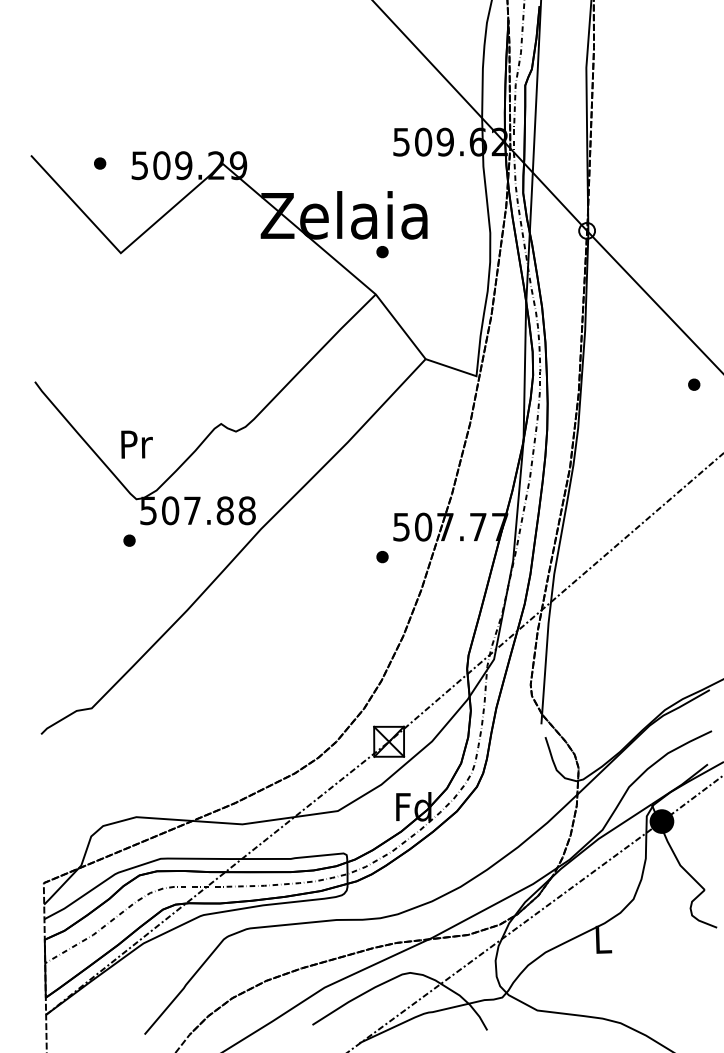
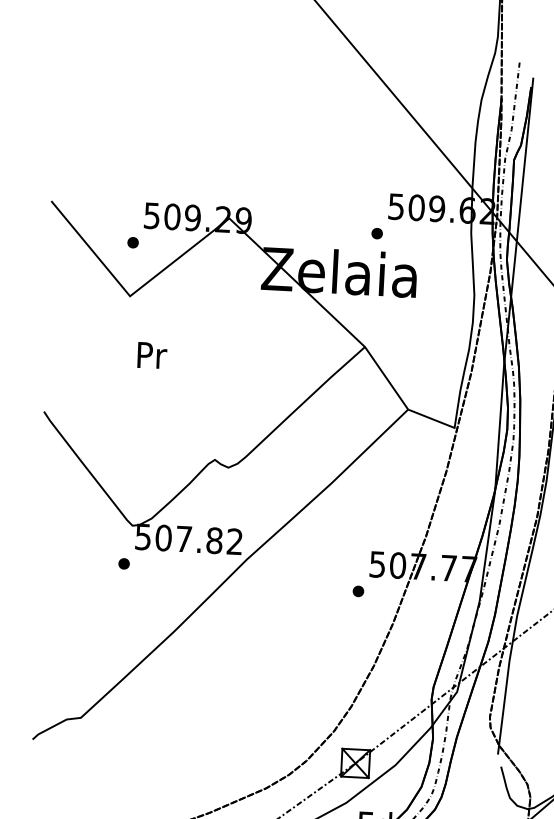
part: (100, 163) -> (133, 242), moved
part: (382, 252) -> (377, 234), moved
text: (136, 444) -> (151, 355), moved
text: (246, 510) -> (234, 541), 507.88 -> 507.82

